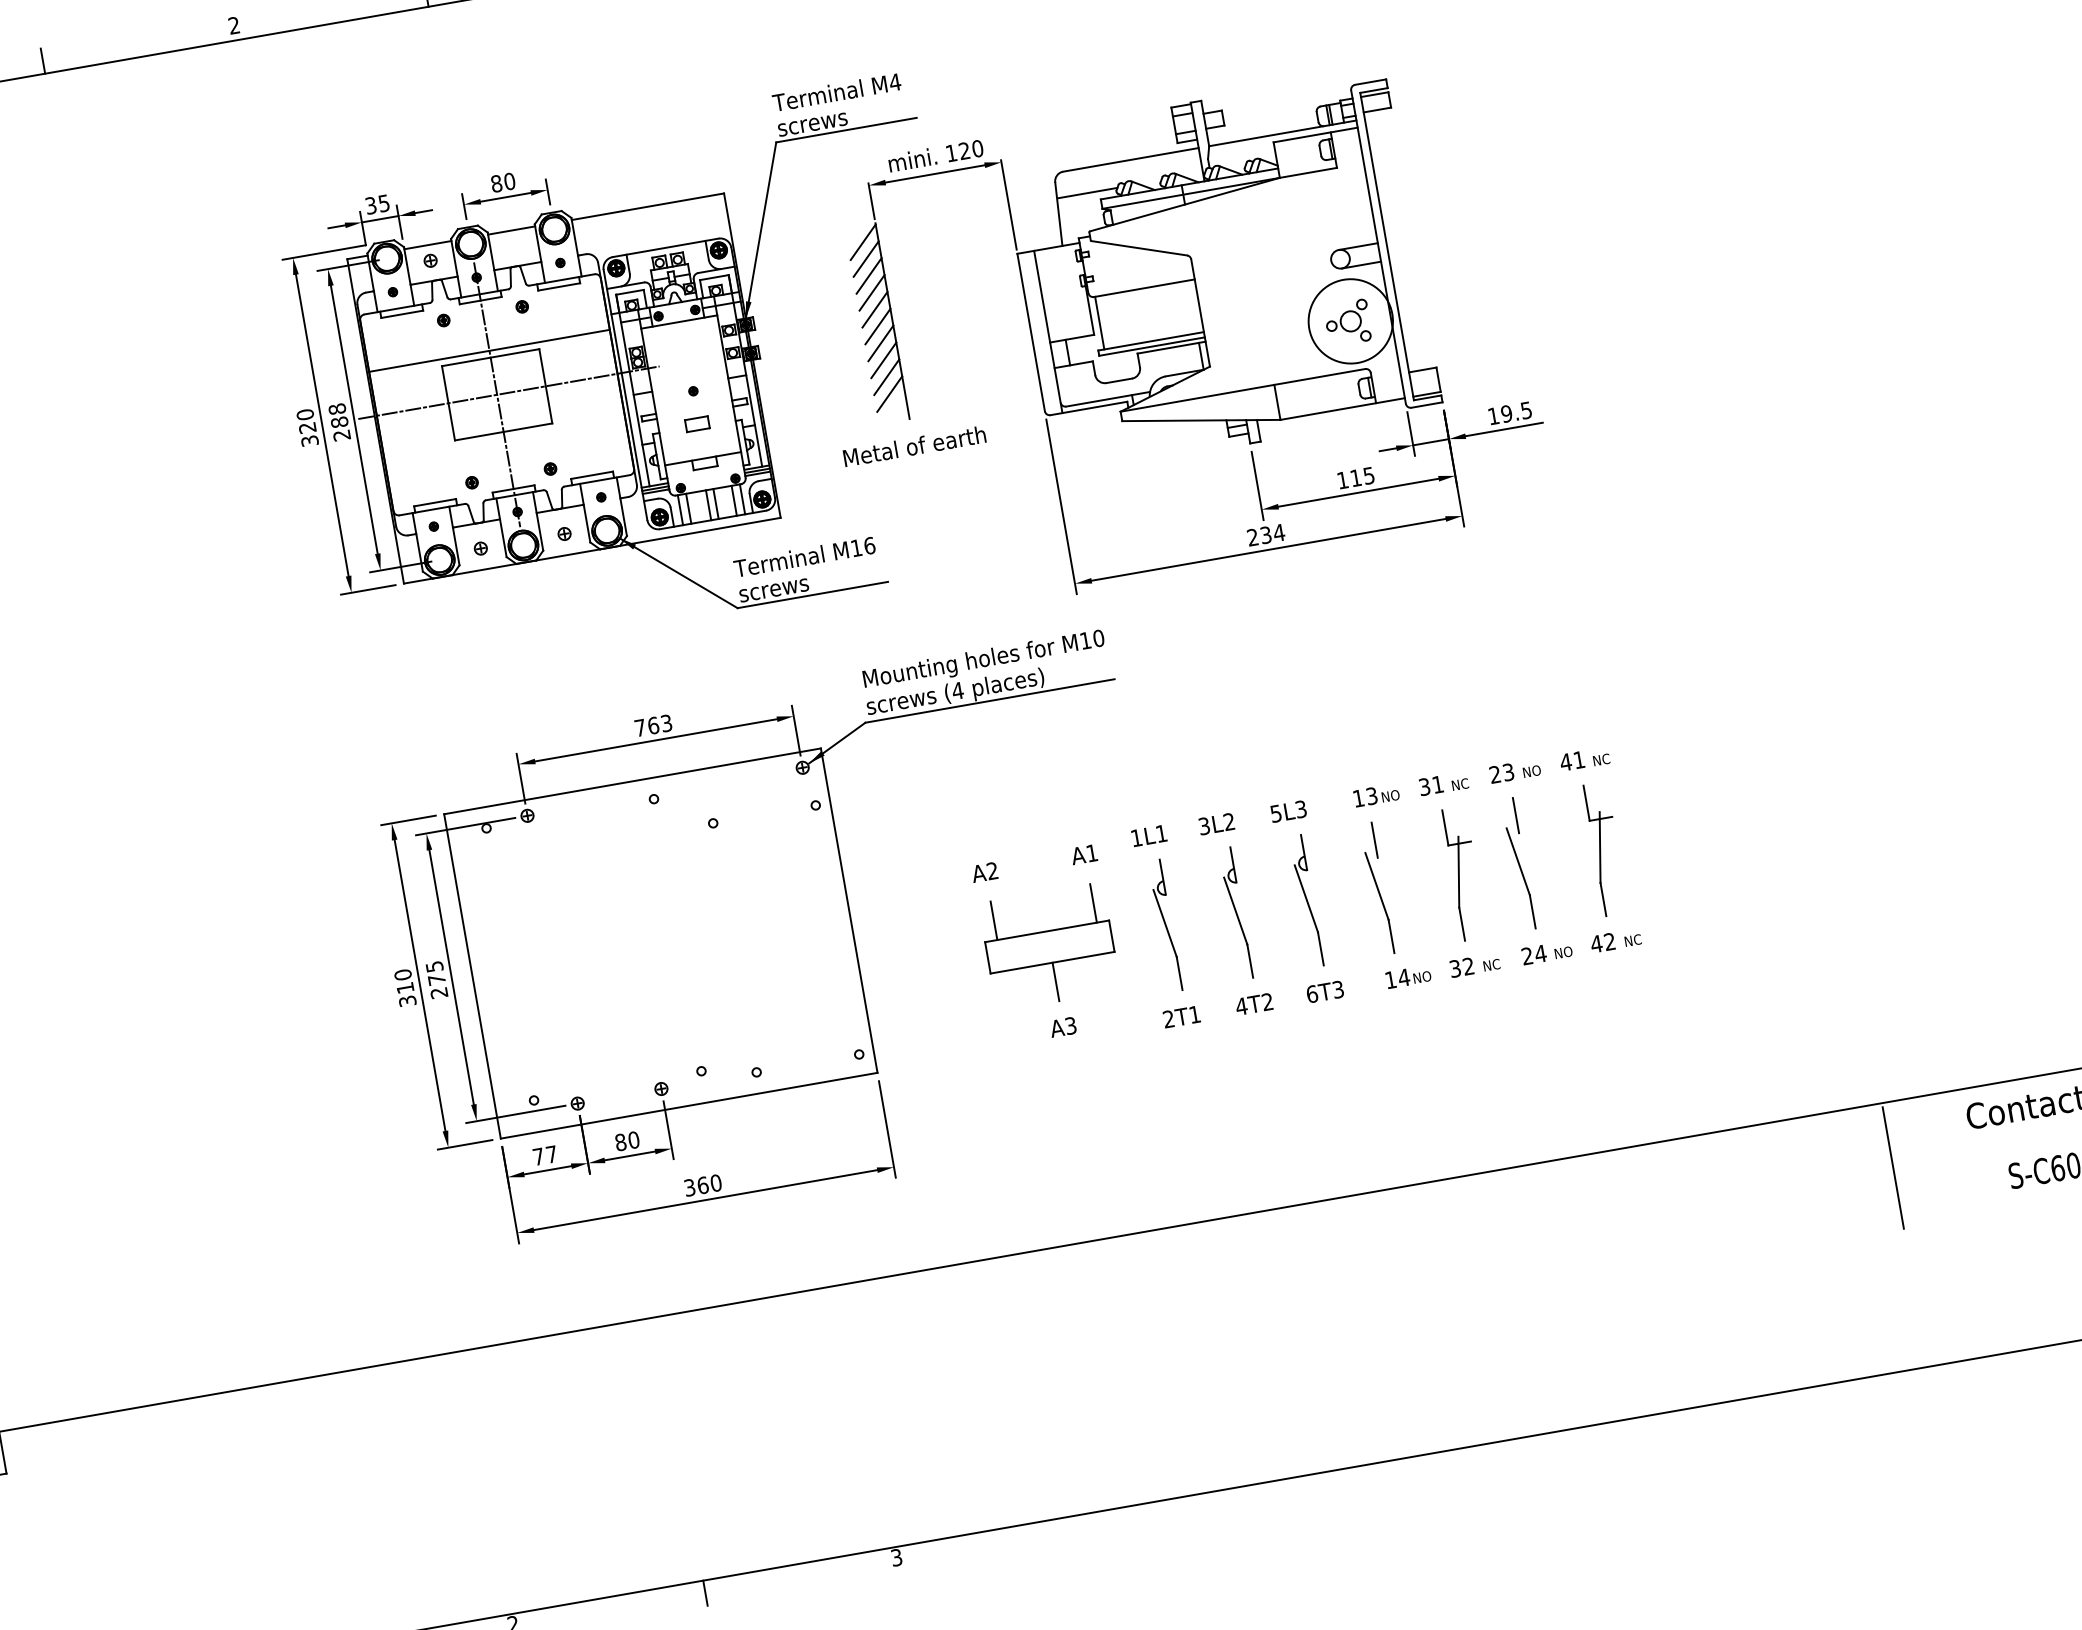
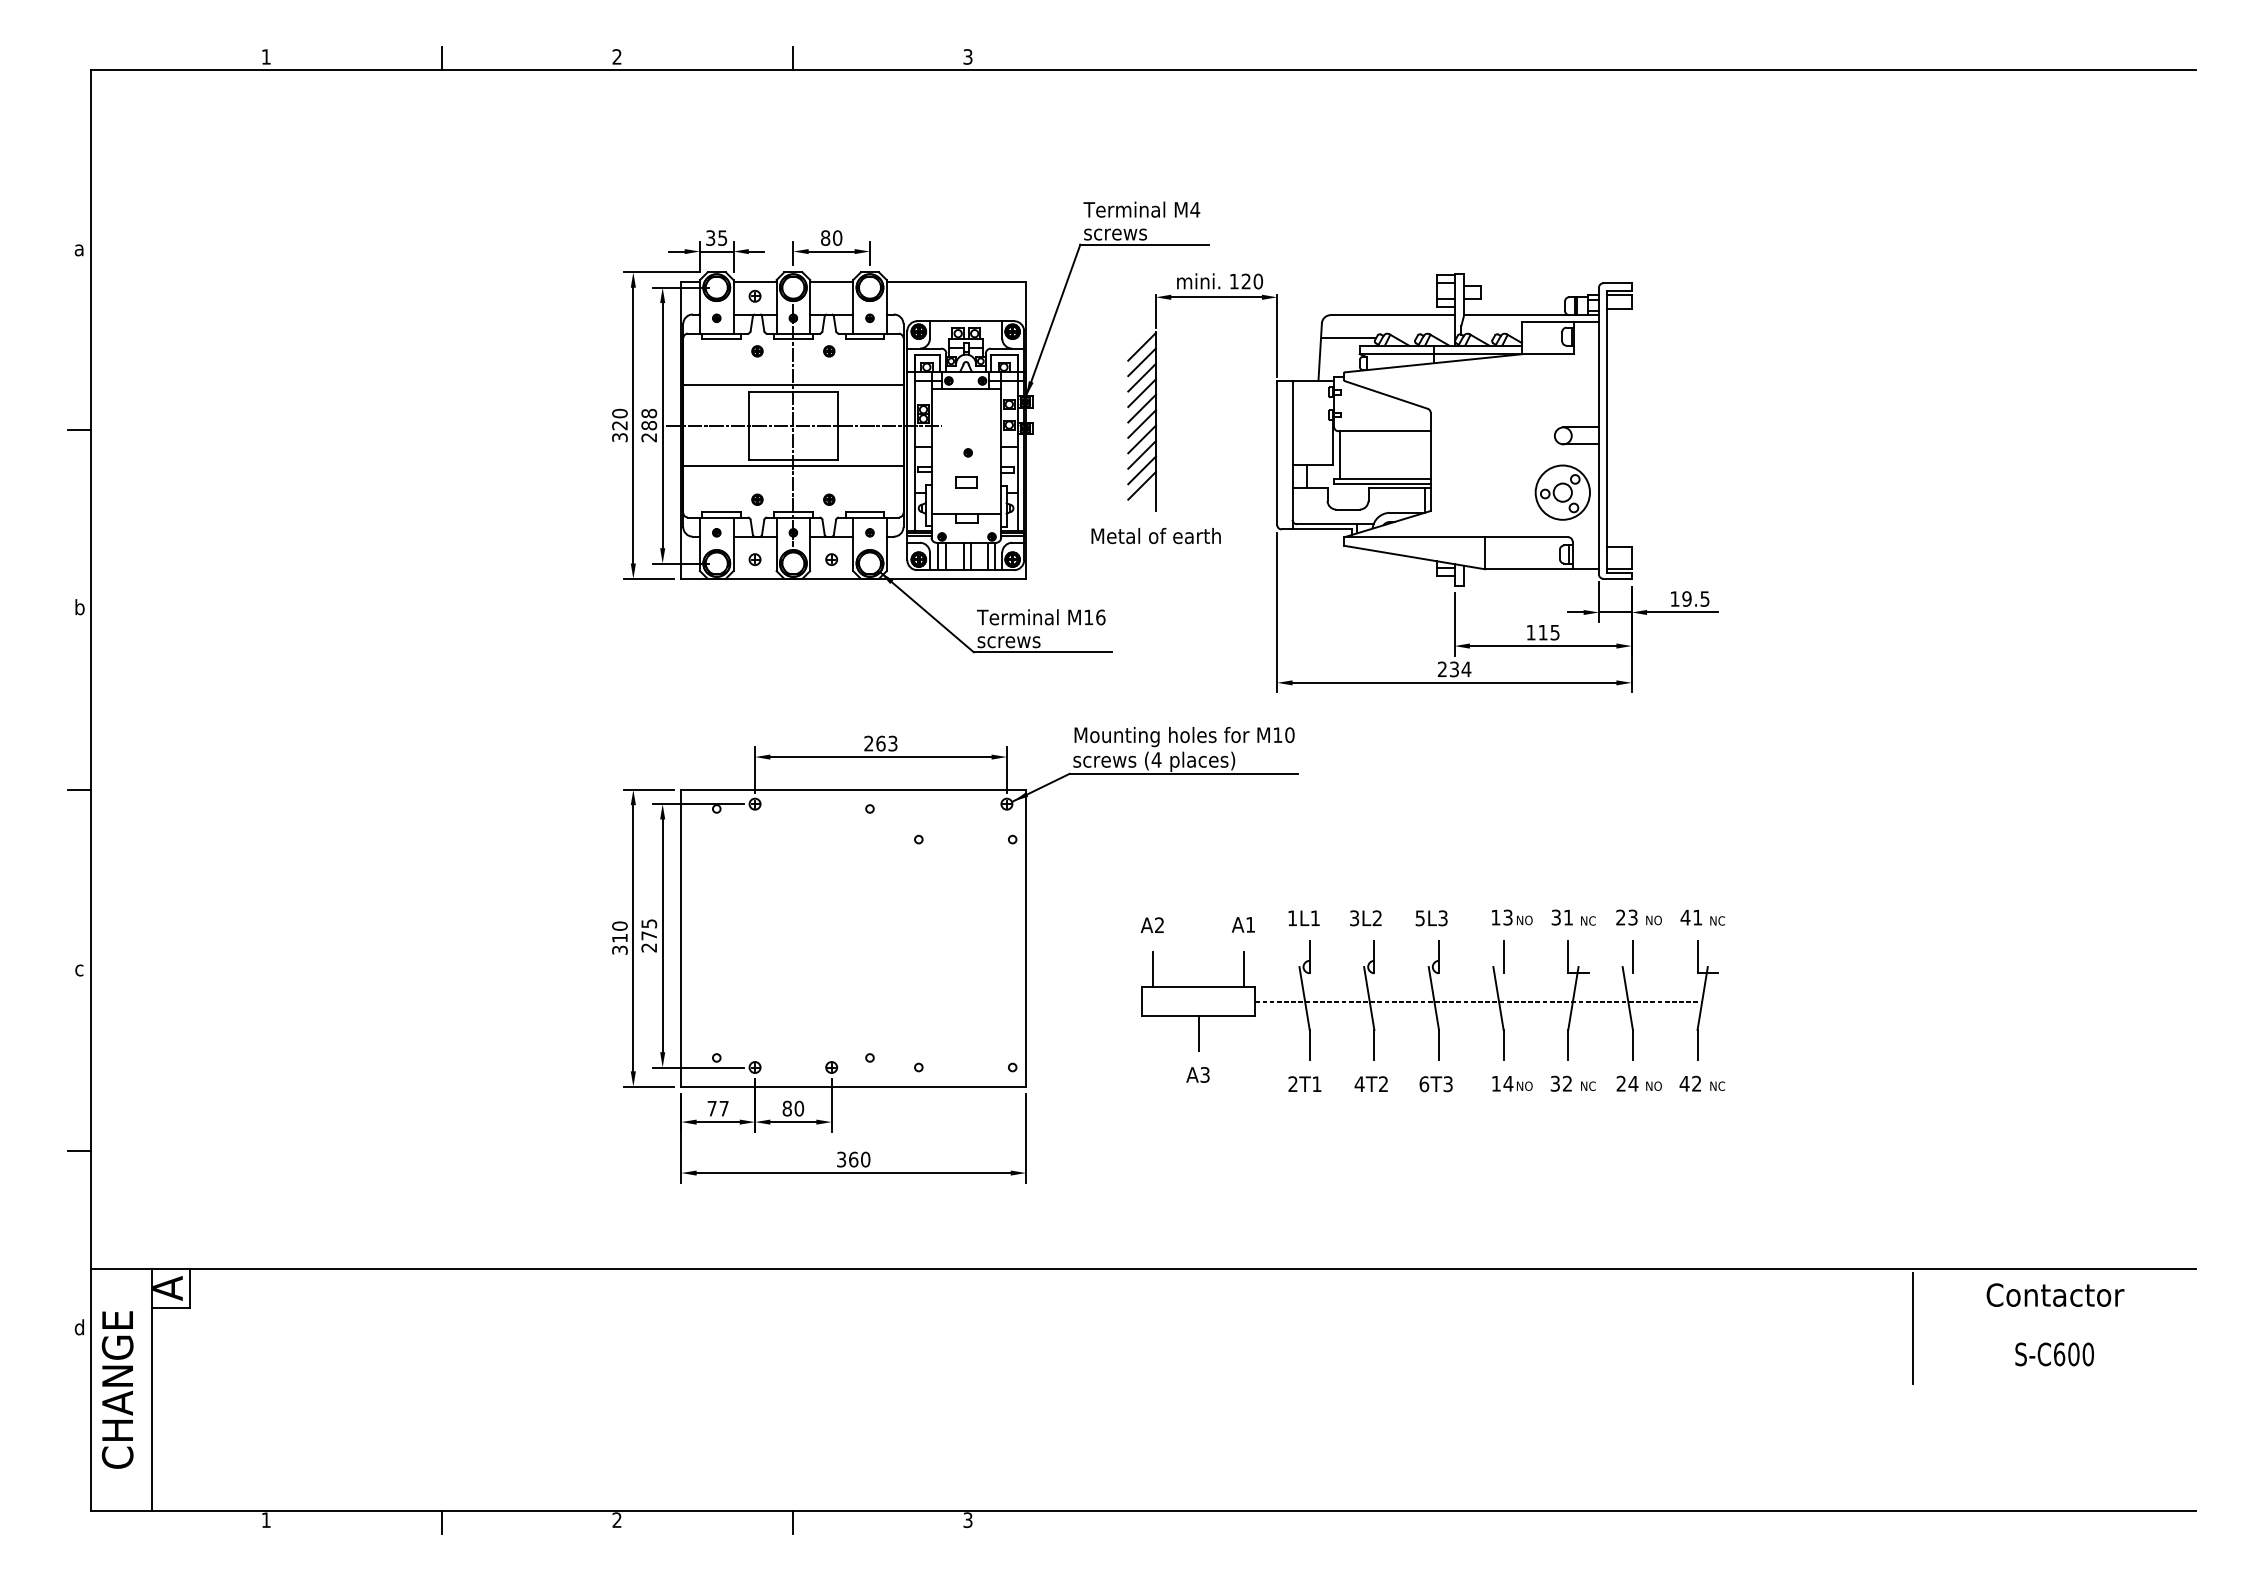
circle: (1350, 321) -> (1562, 492), size x0.71
line: (504, 438) -> (793, 465), added
text: (639, 727) -> (868, 743), 763 -> 263
line: (1355, 893) -> (1478, 1001), added

